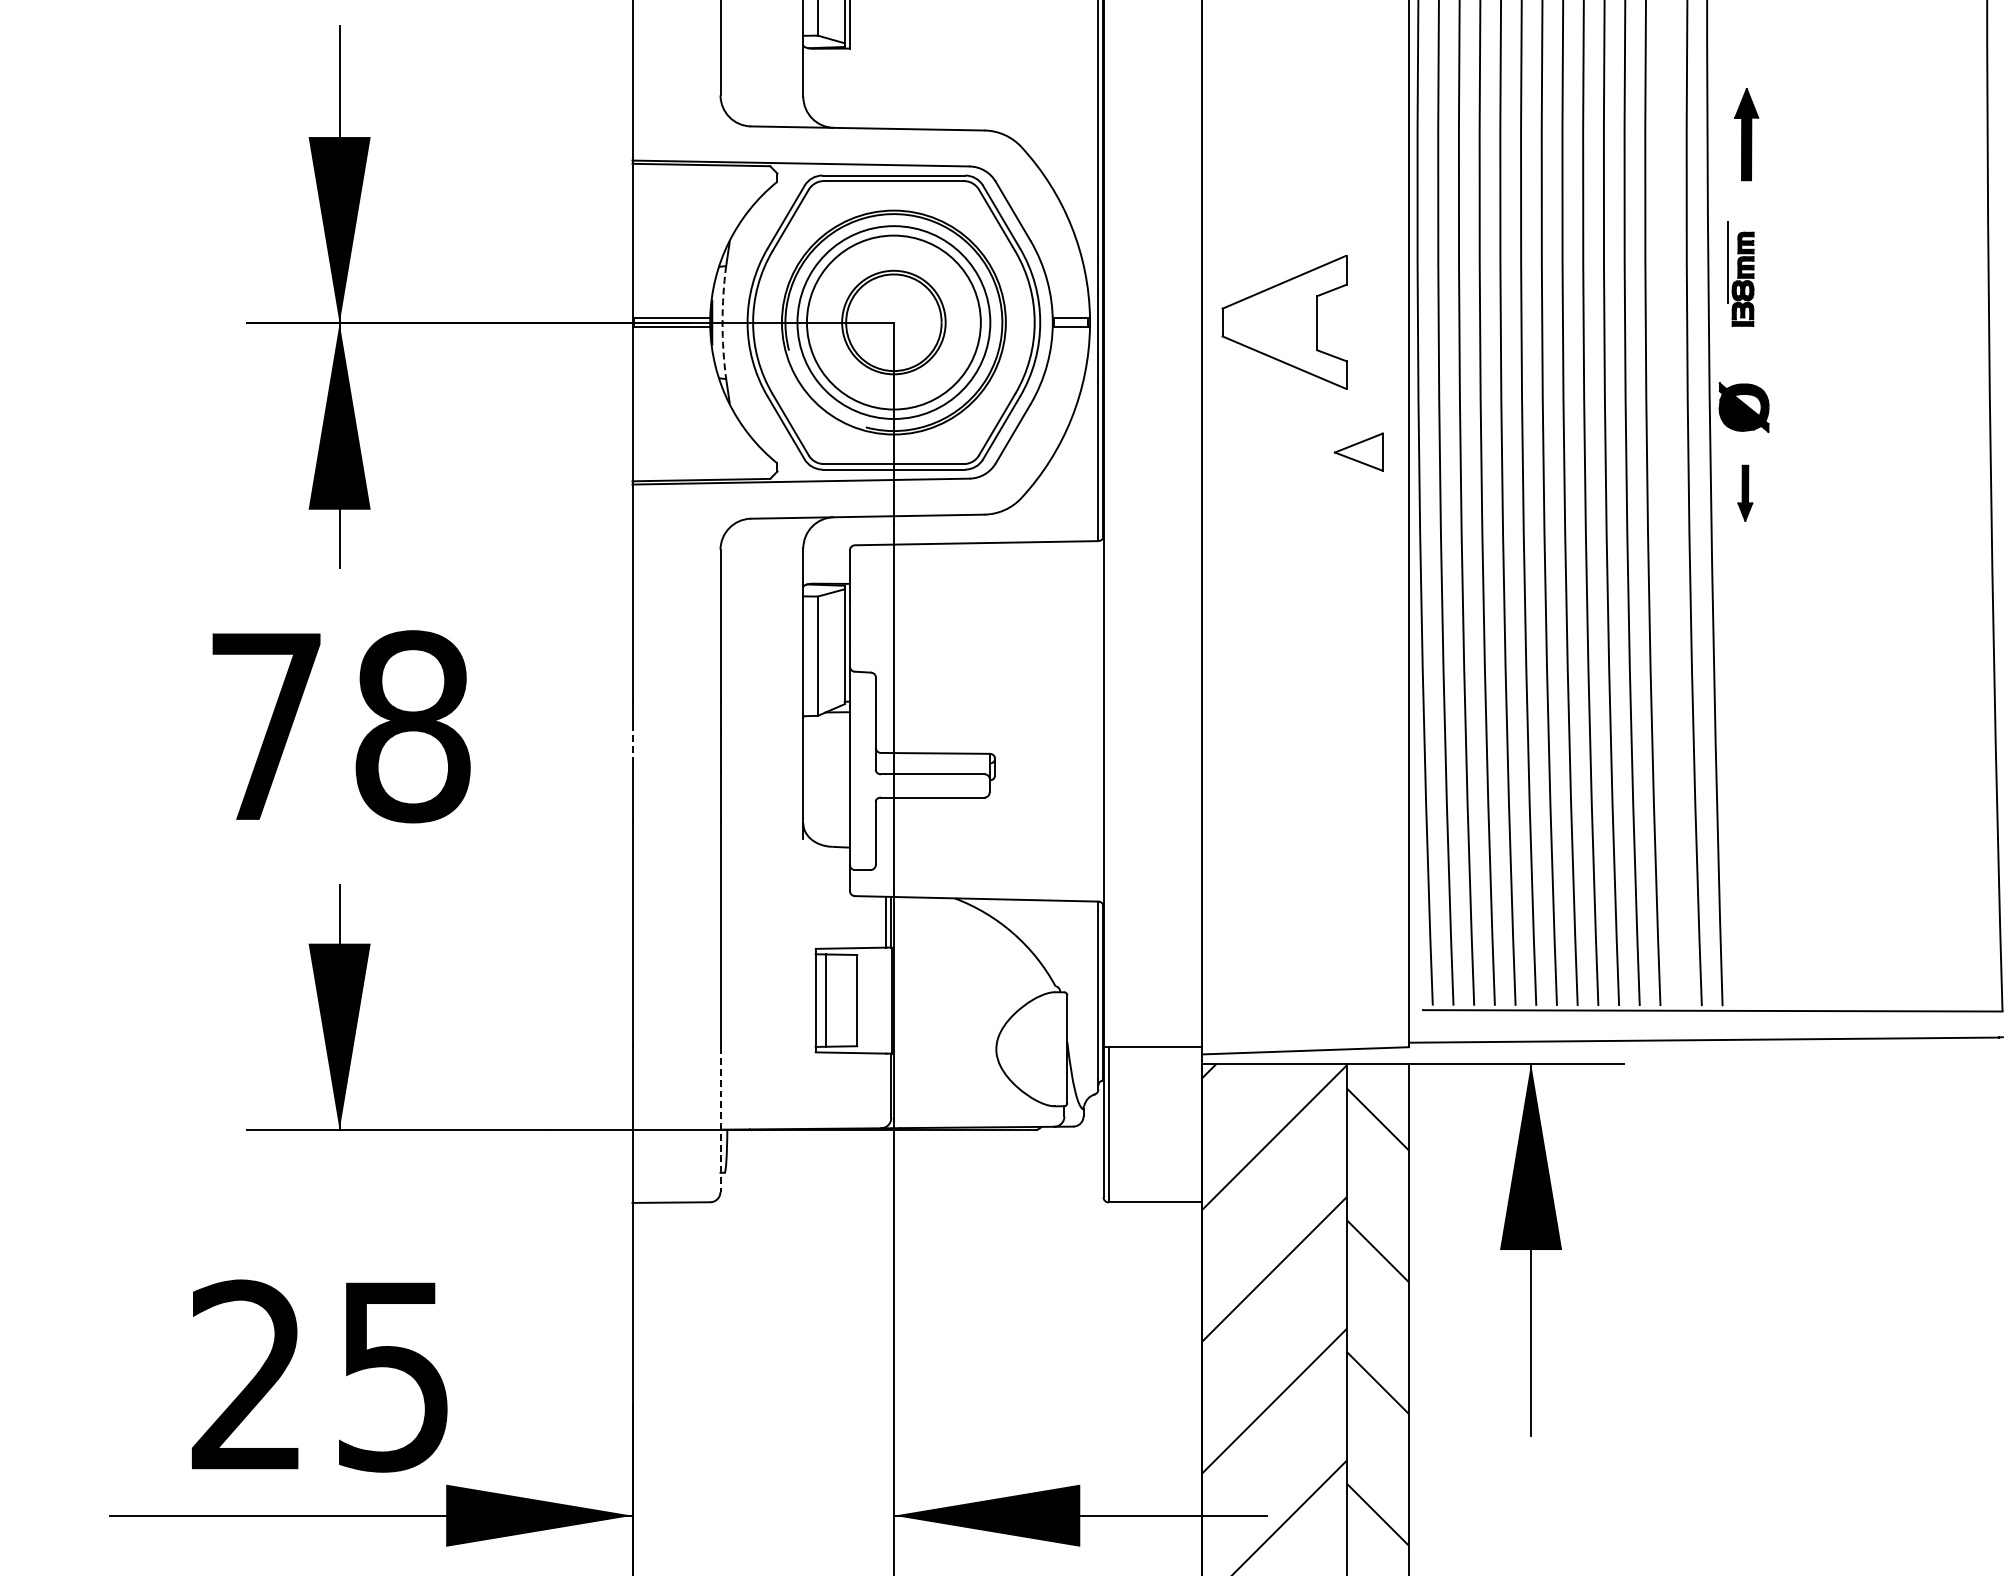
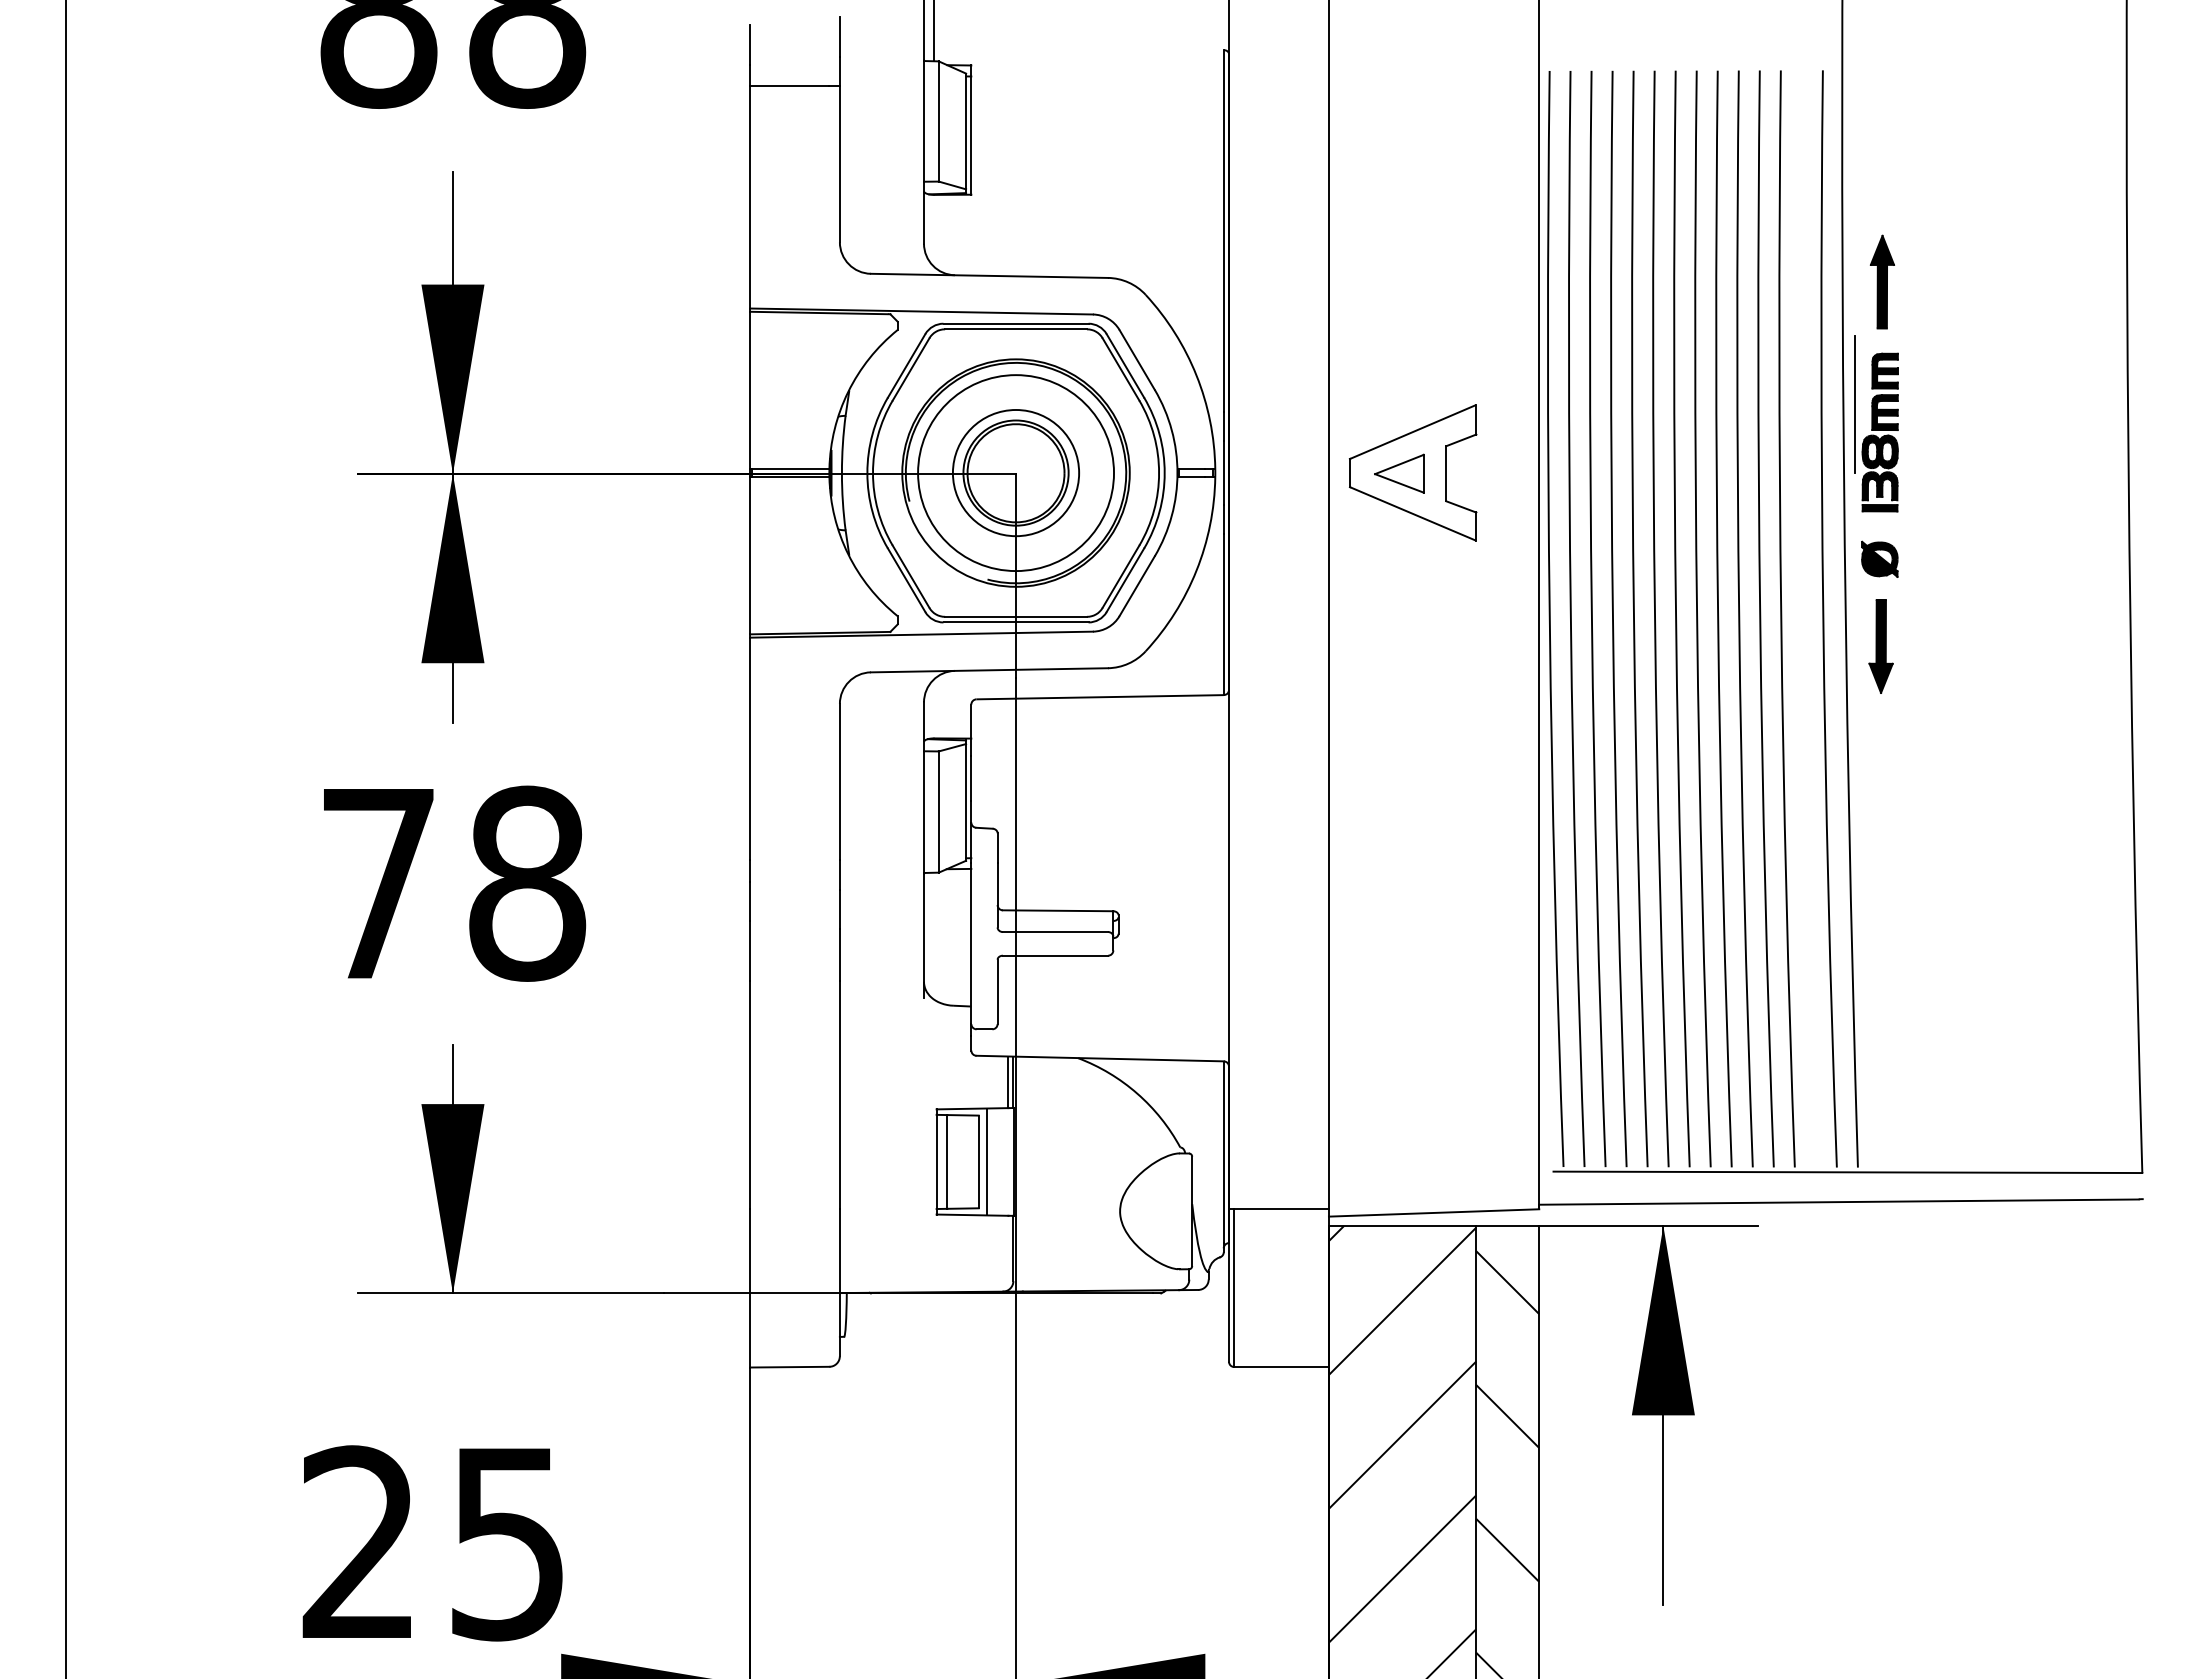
part: (1740, 273) -> (1876, 423), size x1.67
circle: (893, 321) -> (1015, 472), size x0.71
arc: (722, 322) -> (841, 473), dashed -> solid
part: (1743, 406) -> (1879, 558), size x0.71
part: (1358, 451) -> (1399, 473), moved
part: (1744, 493) -> (1880, 646), size x1.67
line: (632, 744) -> (750, 901), dashed -> solid
line: (865, 1000) -> (987, 1161), added
line: (720, 1119) -> (839, 1282), dashed -> solid

